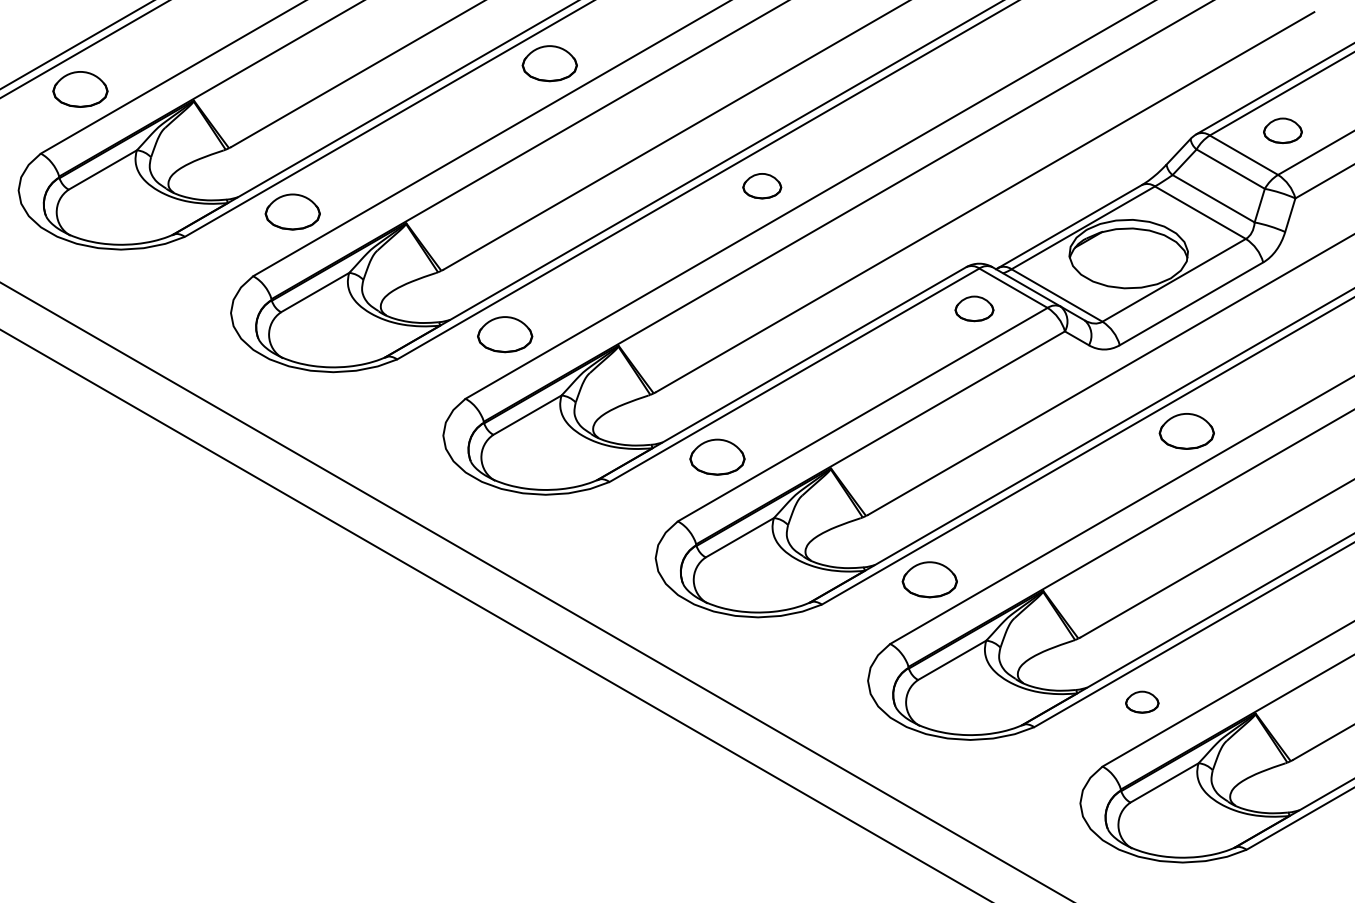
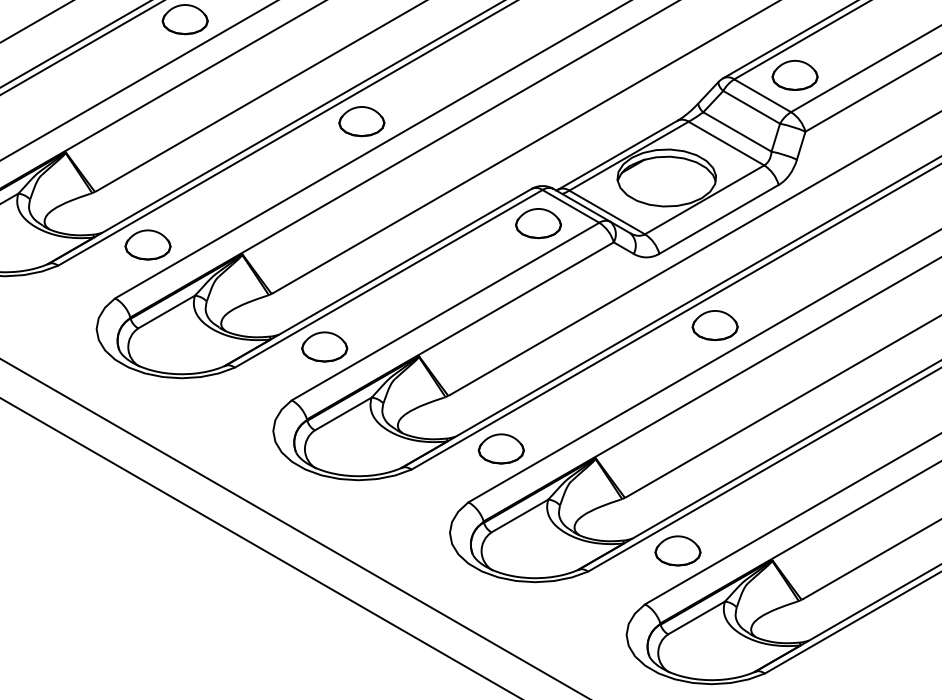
part: (1282, 130) -> (794, 75), size x1.43
part: (762, 185) -> (362, 120), size x1.43
part: (974, 308) -> (538, 223), size x1.43
part: (1142, 701) -> (678, 550), size x1.67

